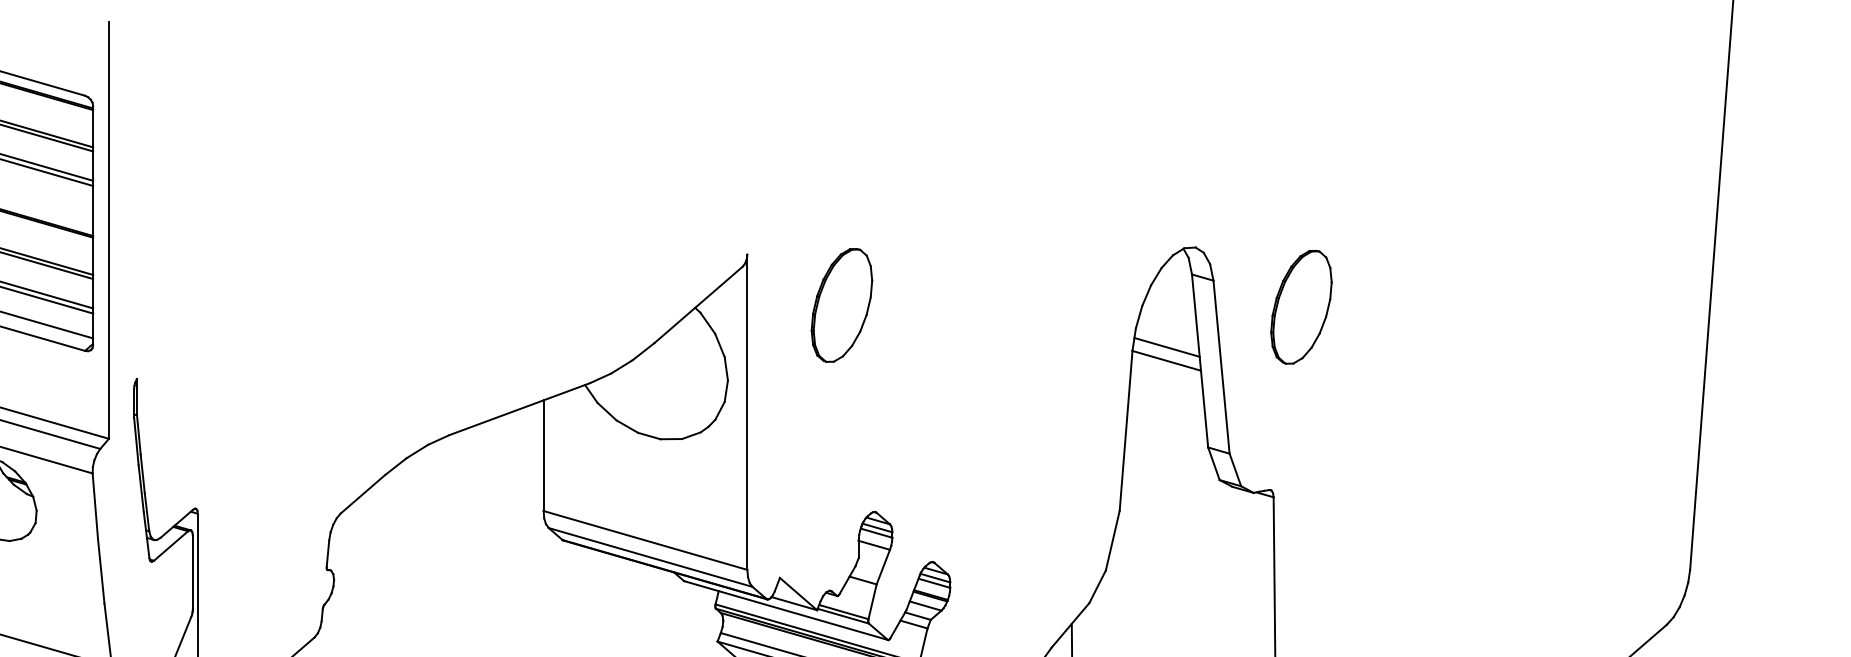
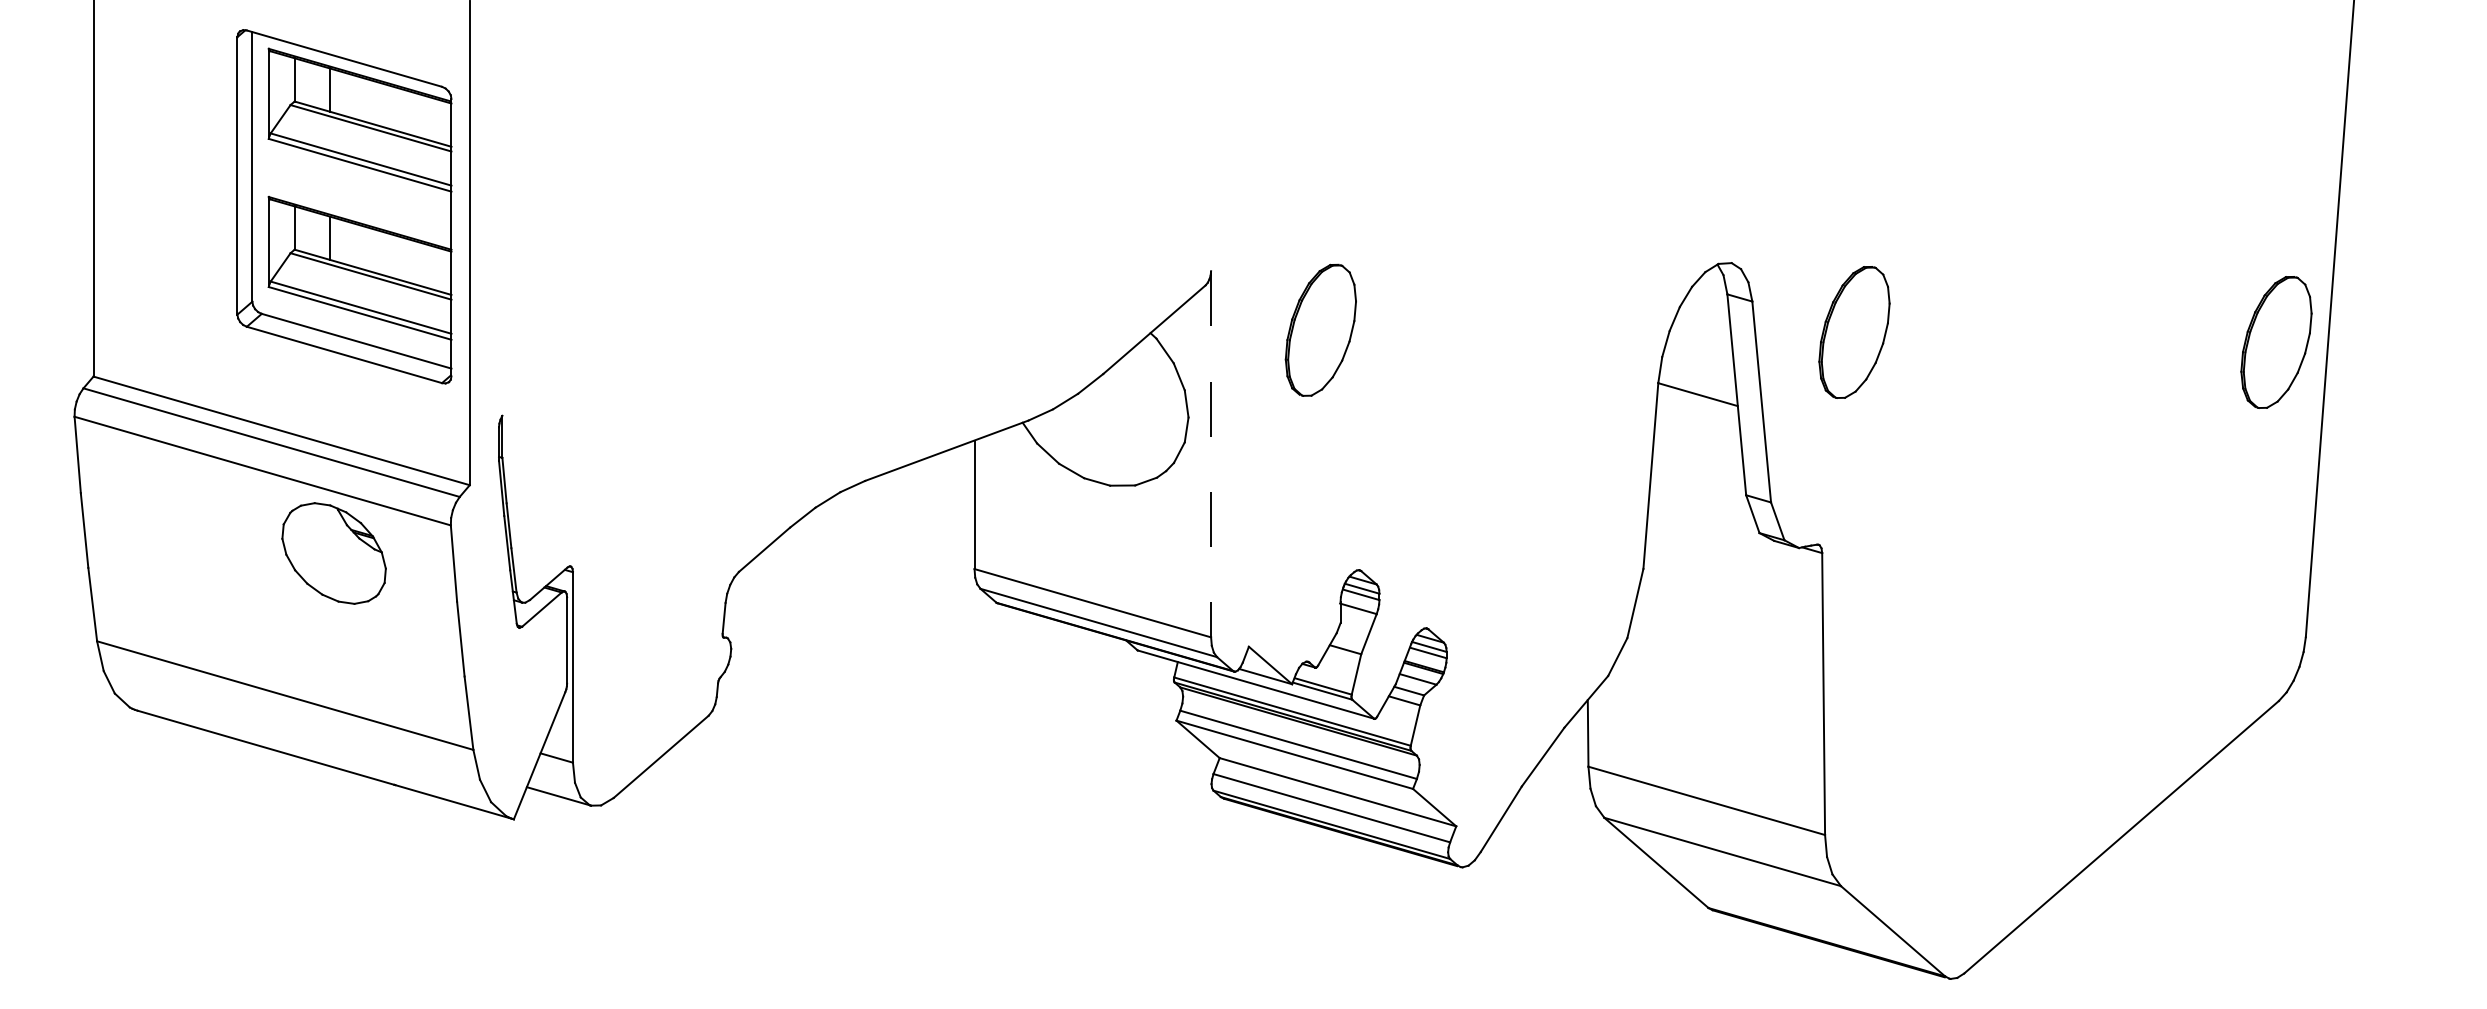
part: (1664, 315) -> (2276, 342), added
line: (1167, 347) -> (1698, 379), removed
line: (747, 412) -> (1211, 454), solid -> dashed

